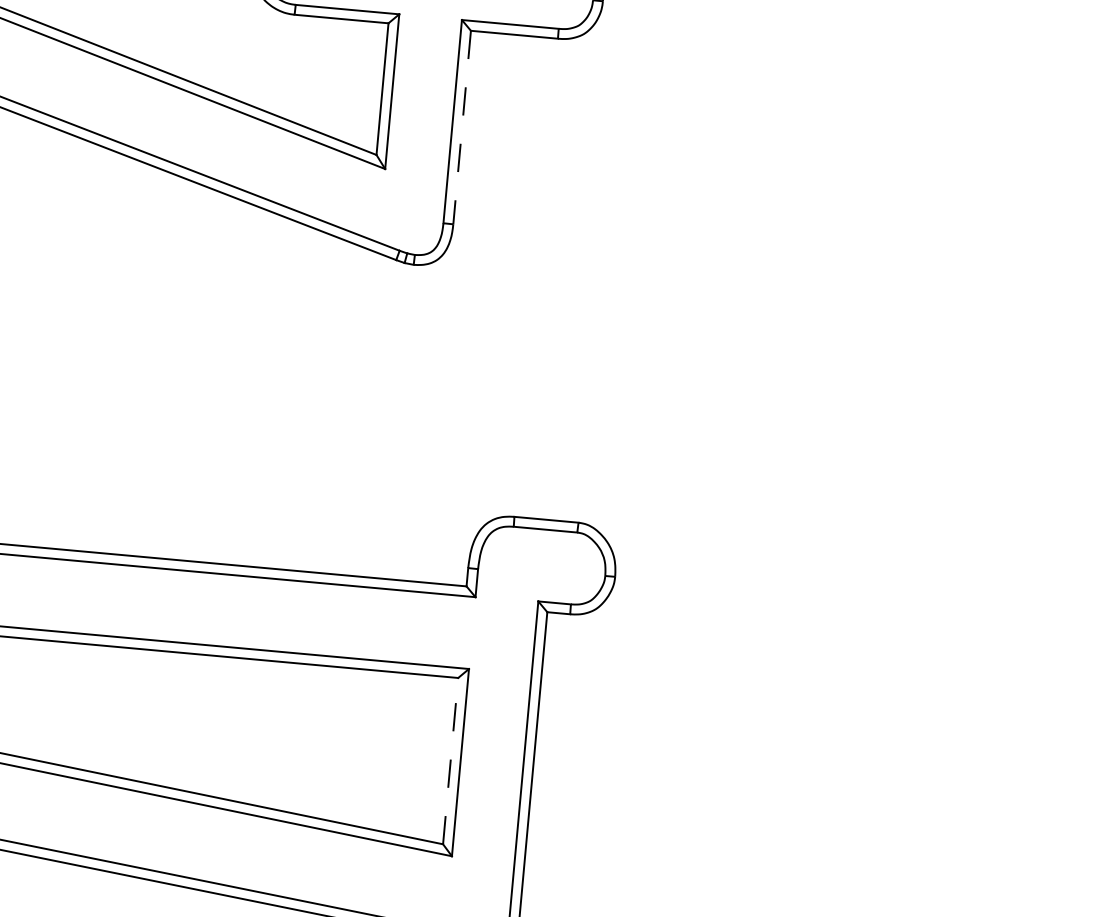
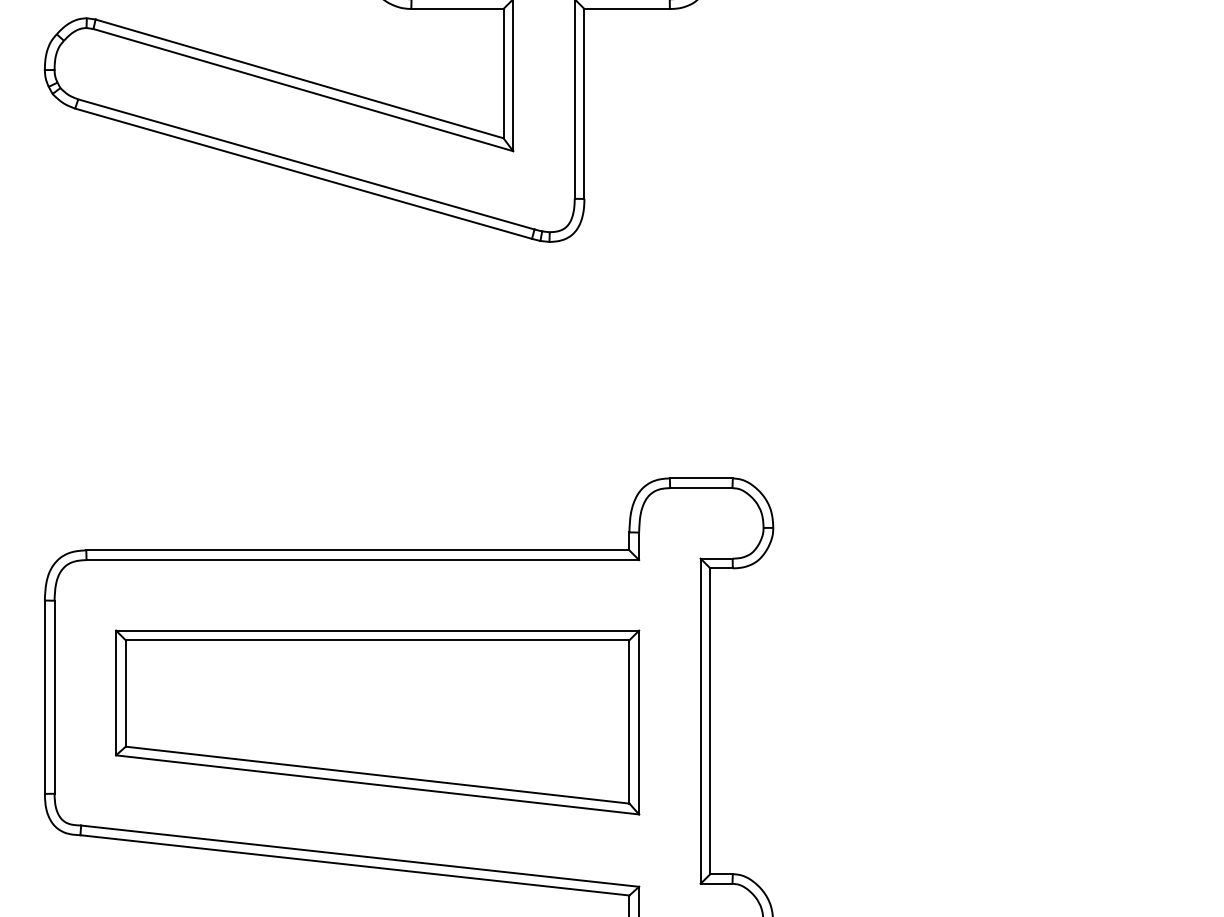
line: (462, 127) -> (584, 103), dashed -> solid
line: (450, 760) -> (629, 721), dashed -> solid

